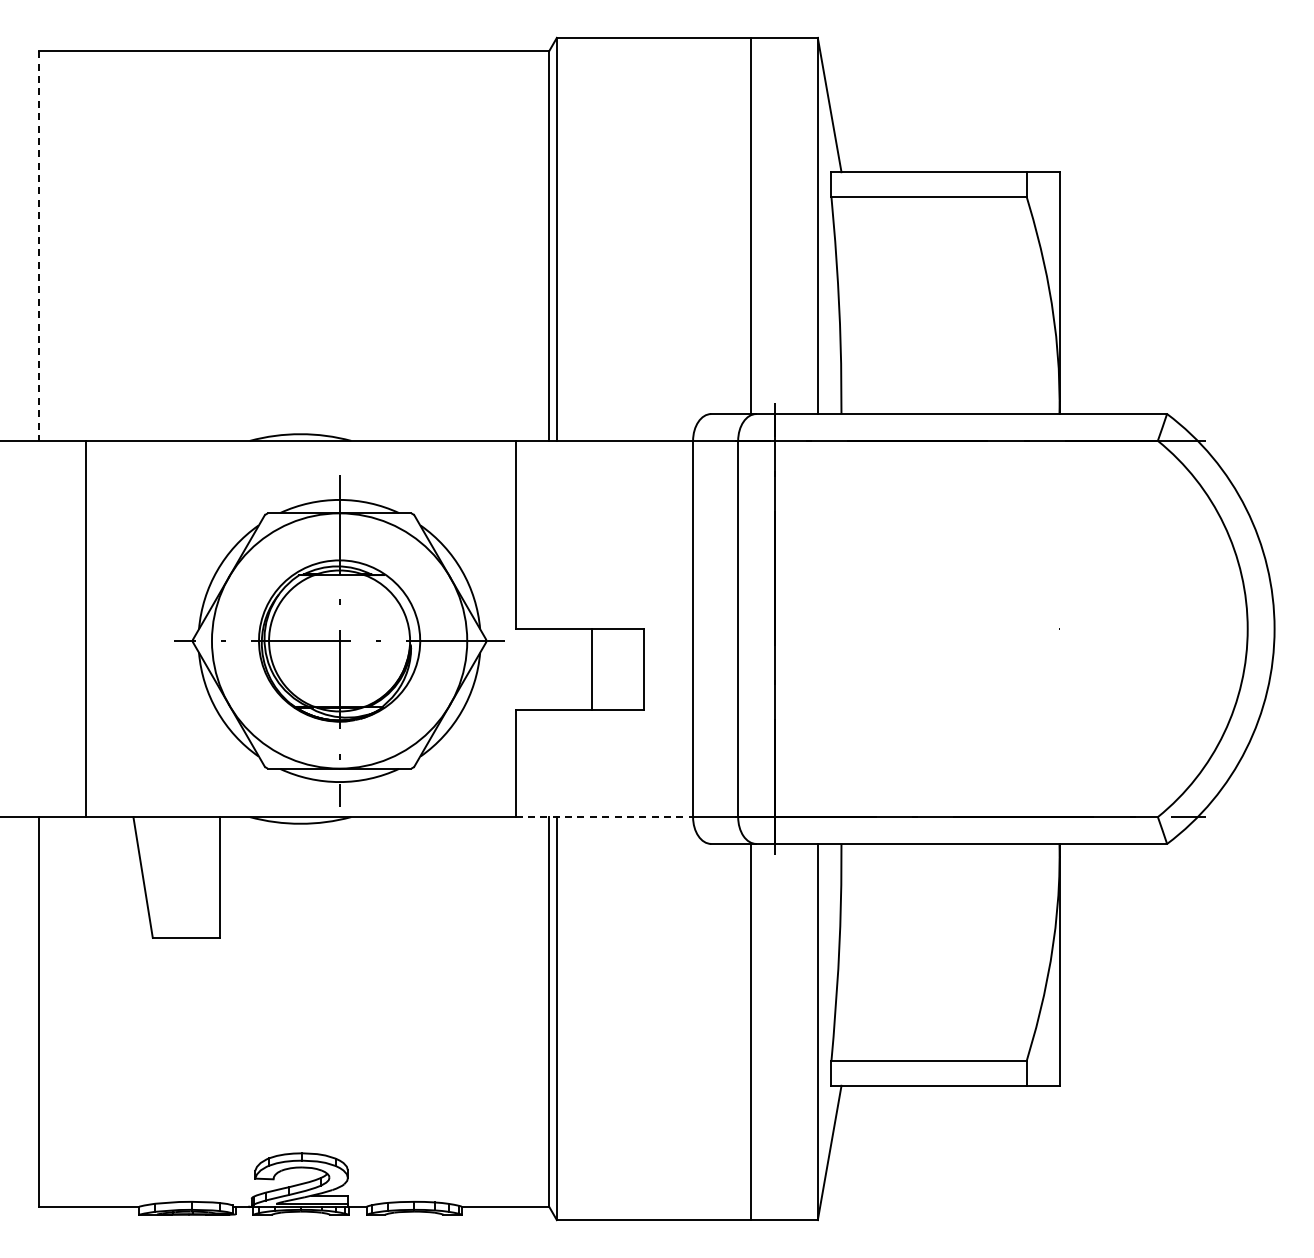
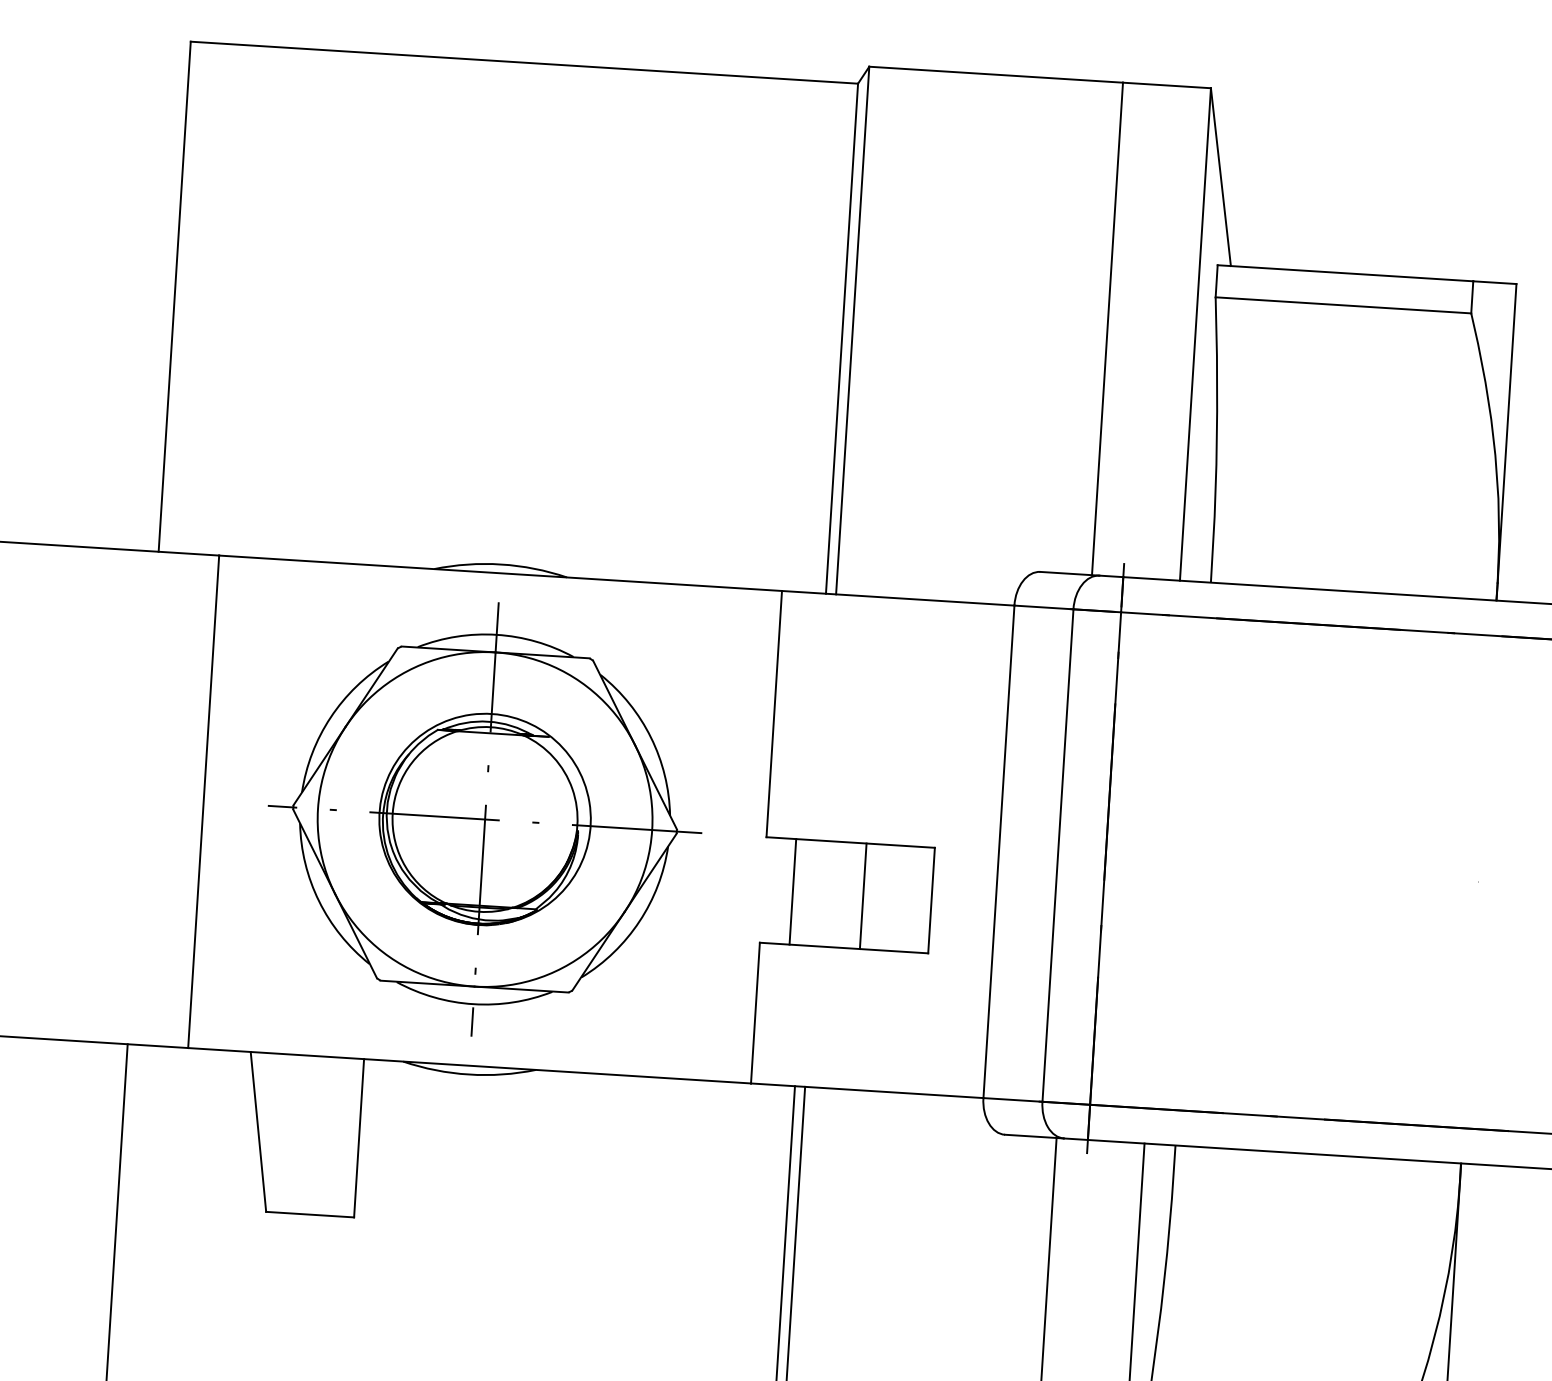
line: (39, 246) -> (174, 297), dashed -> solid
part: (339, 640) -> (485, 818), moved
line: (538, 669) -> (793, 892), added
line: (604, 817) -> (867, 1091), dashed -> solid

